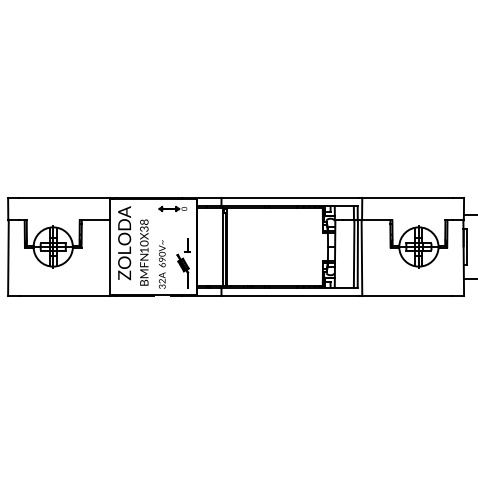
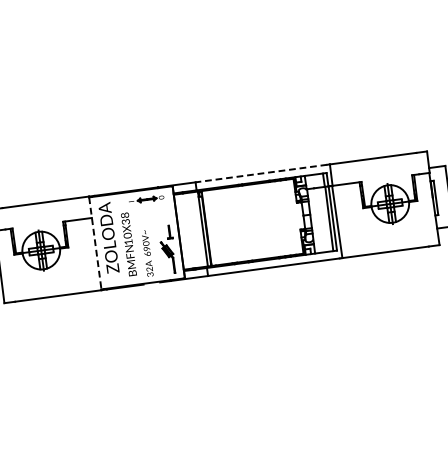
line: (290, 197) -> (261, 173), solid -> dashed
line: (109, 247) -> (95, 243), solid -> dashed

